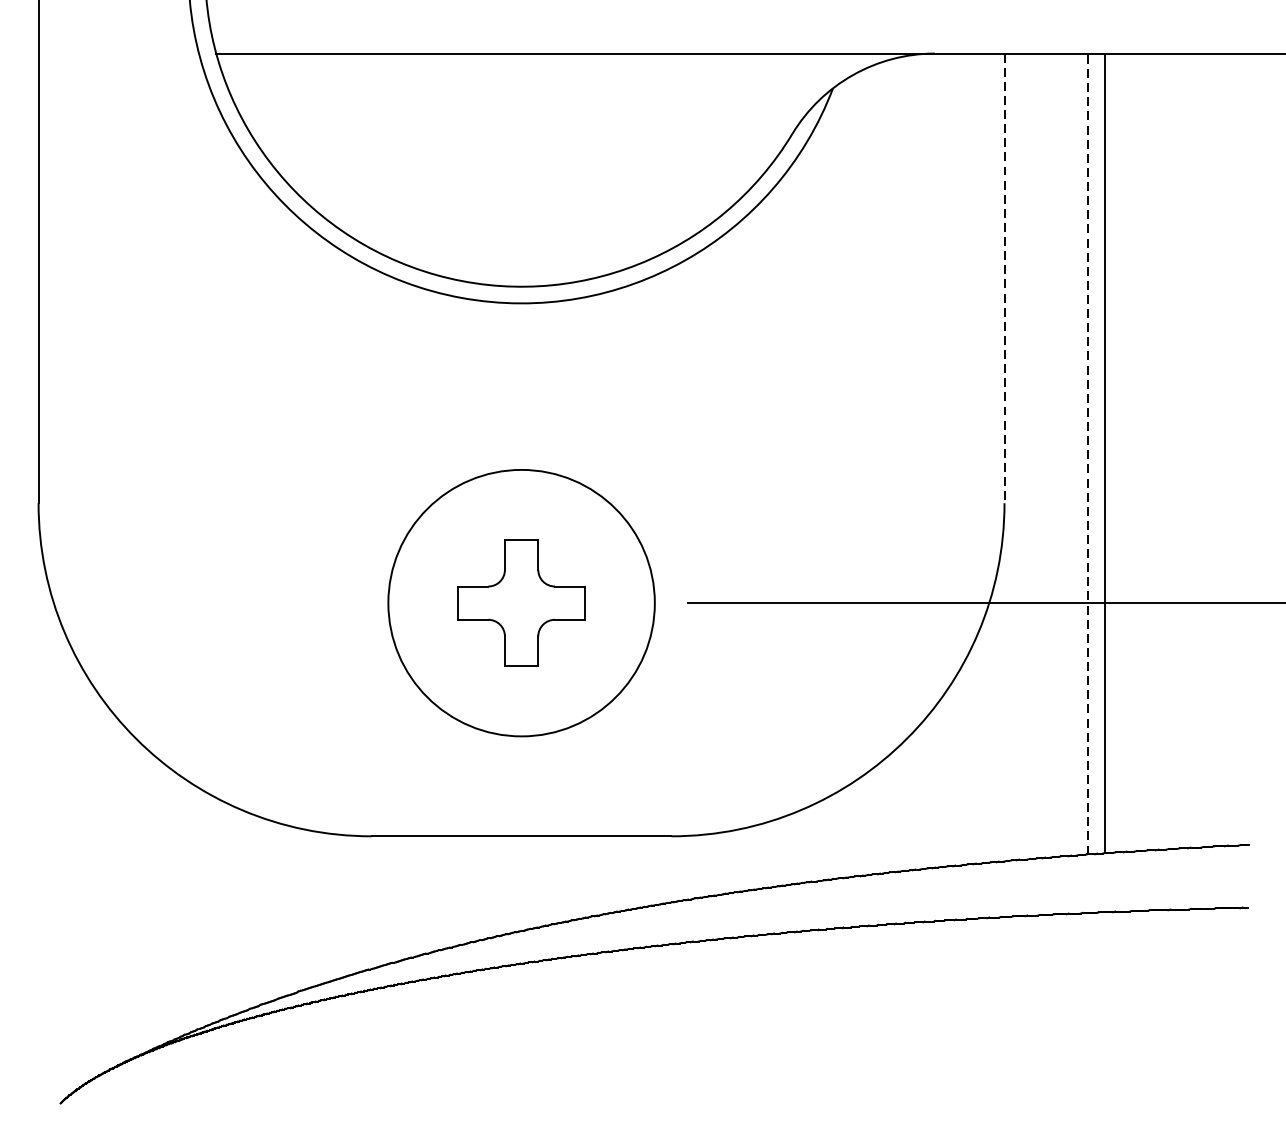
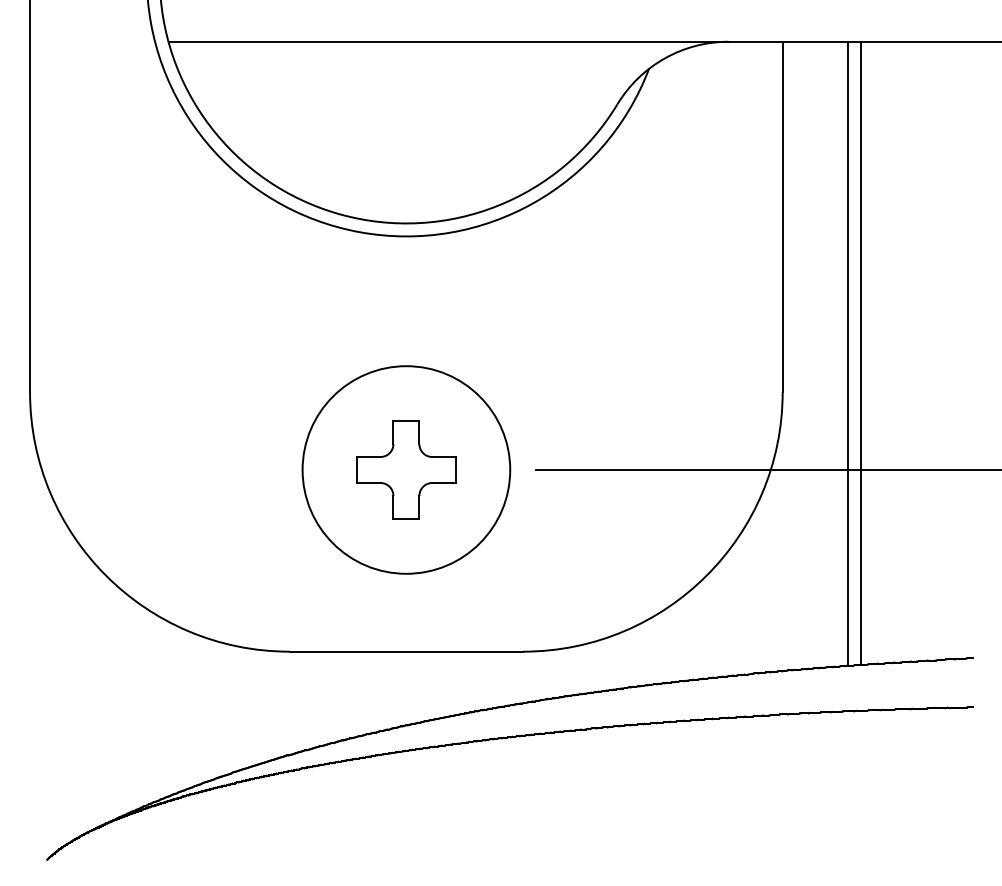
line: (1004, 279) -> (782, 217), dashed -> solid
line: (1087, 453) -> (847, 353), dashed -> solid

